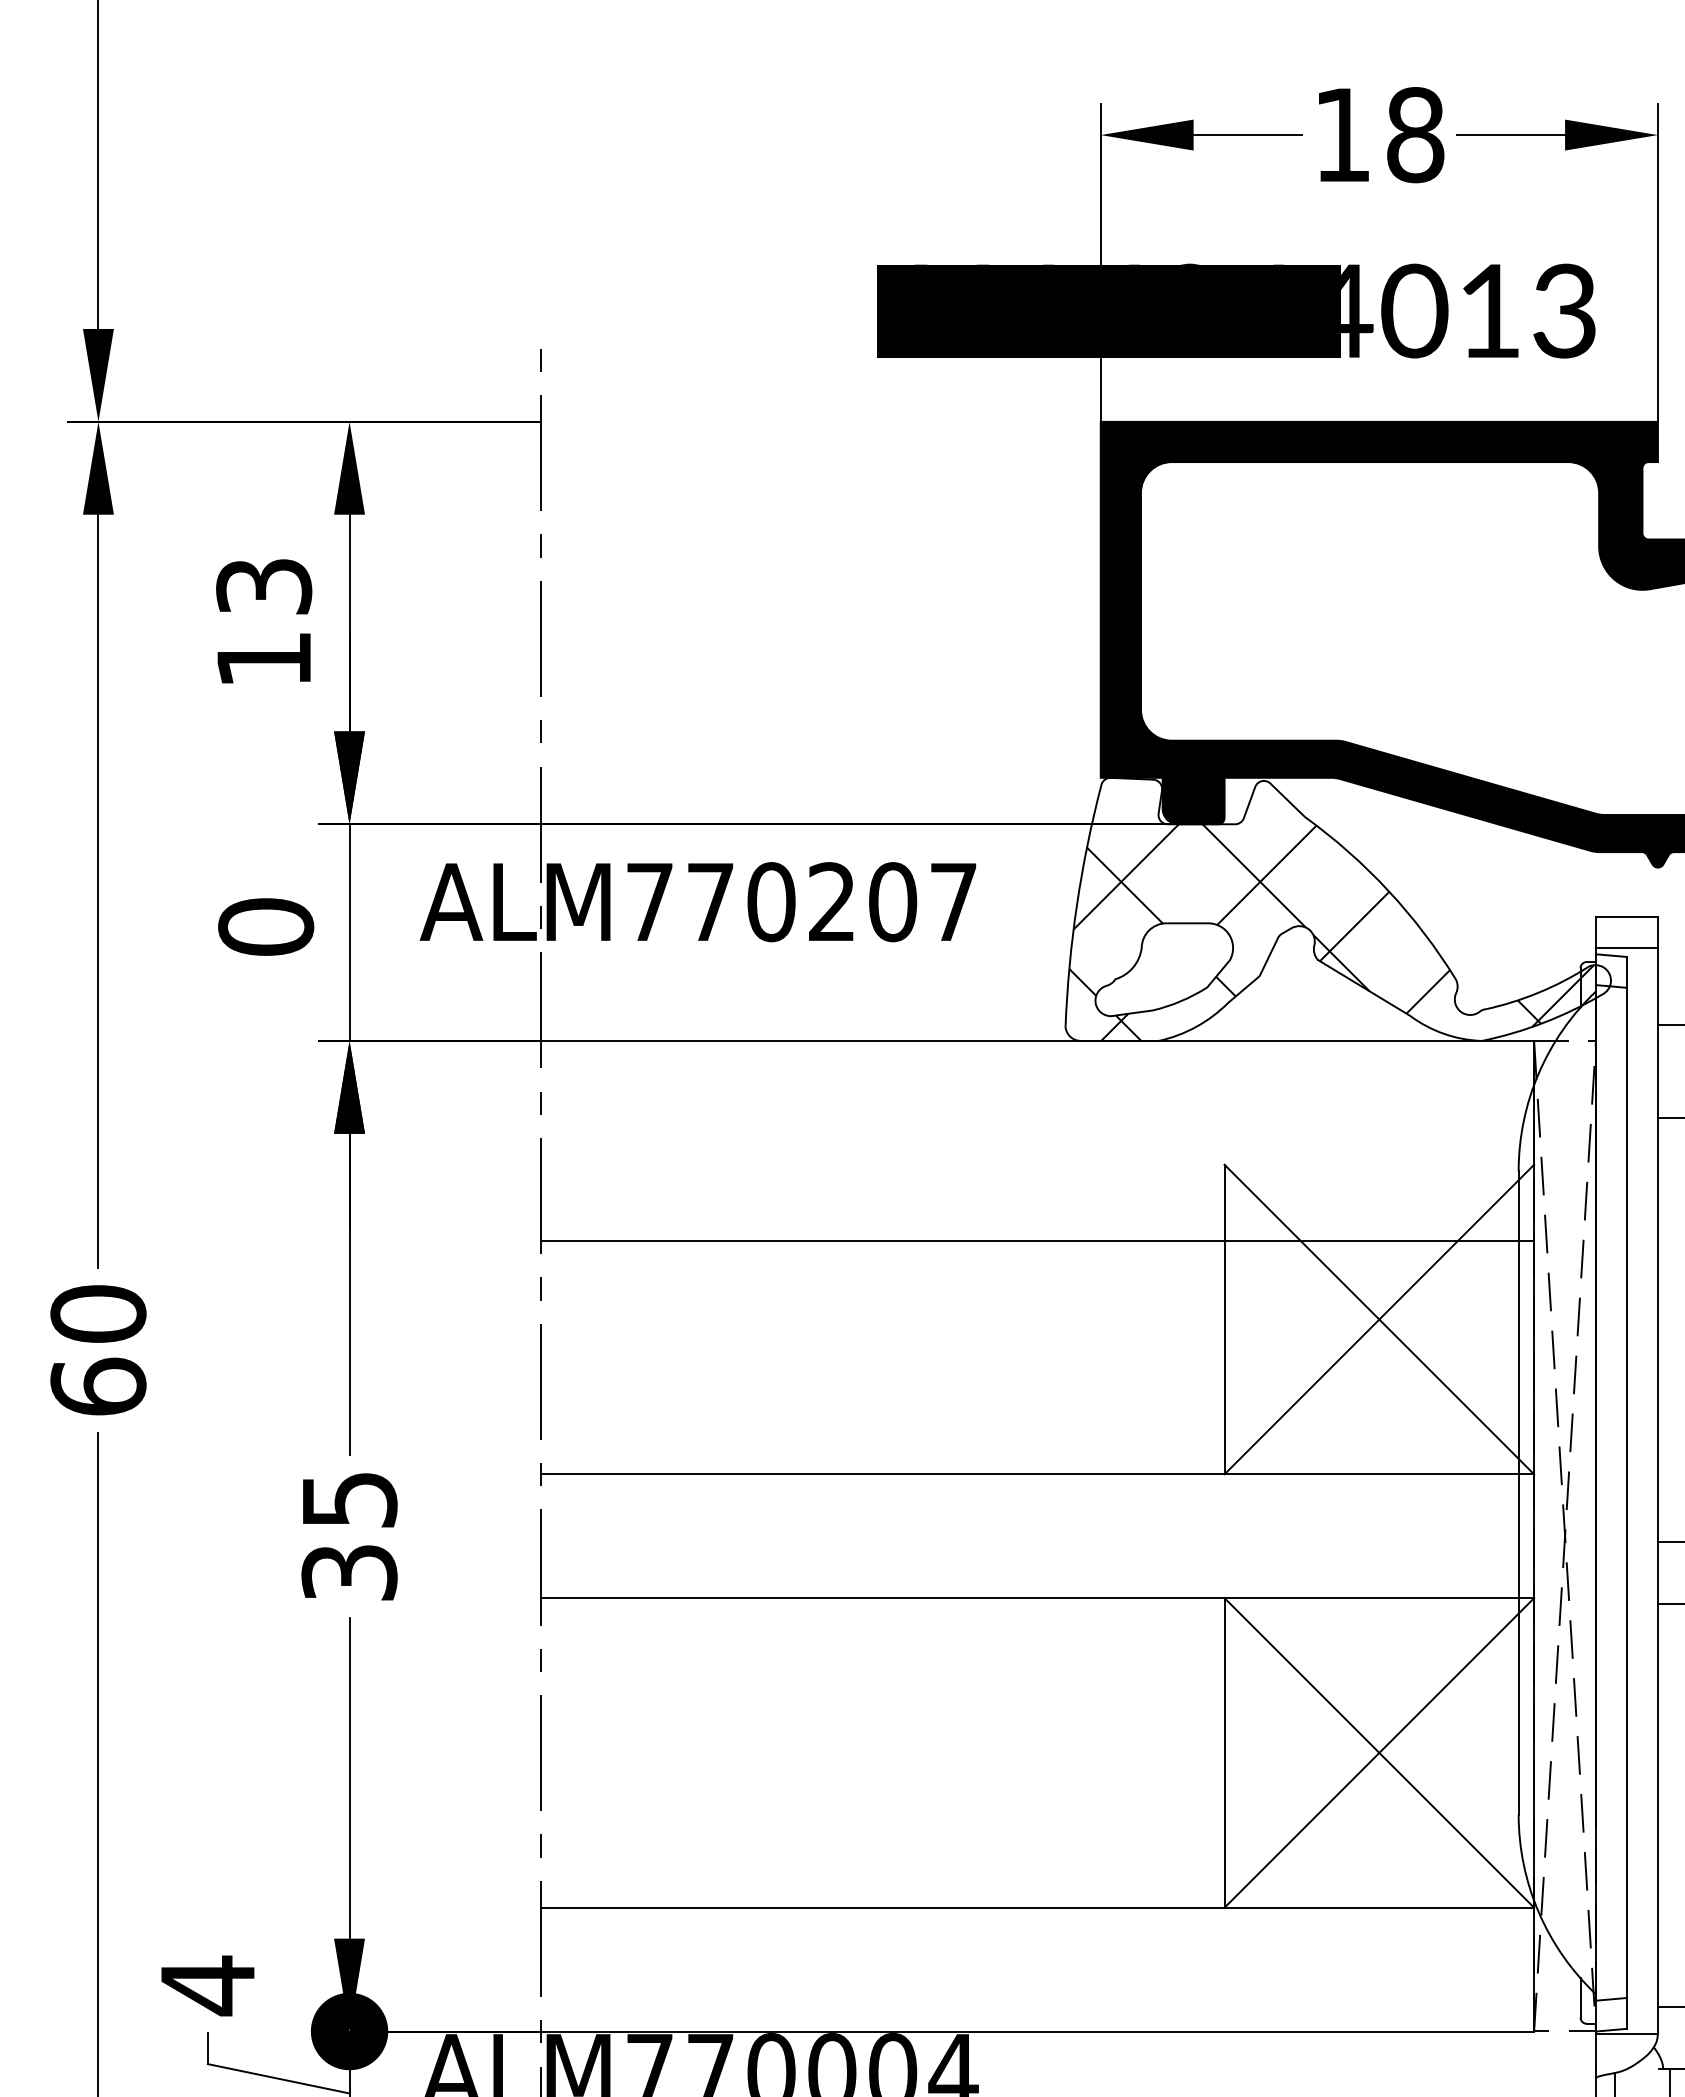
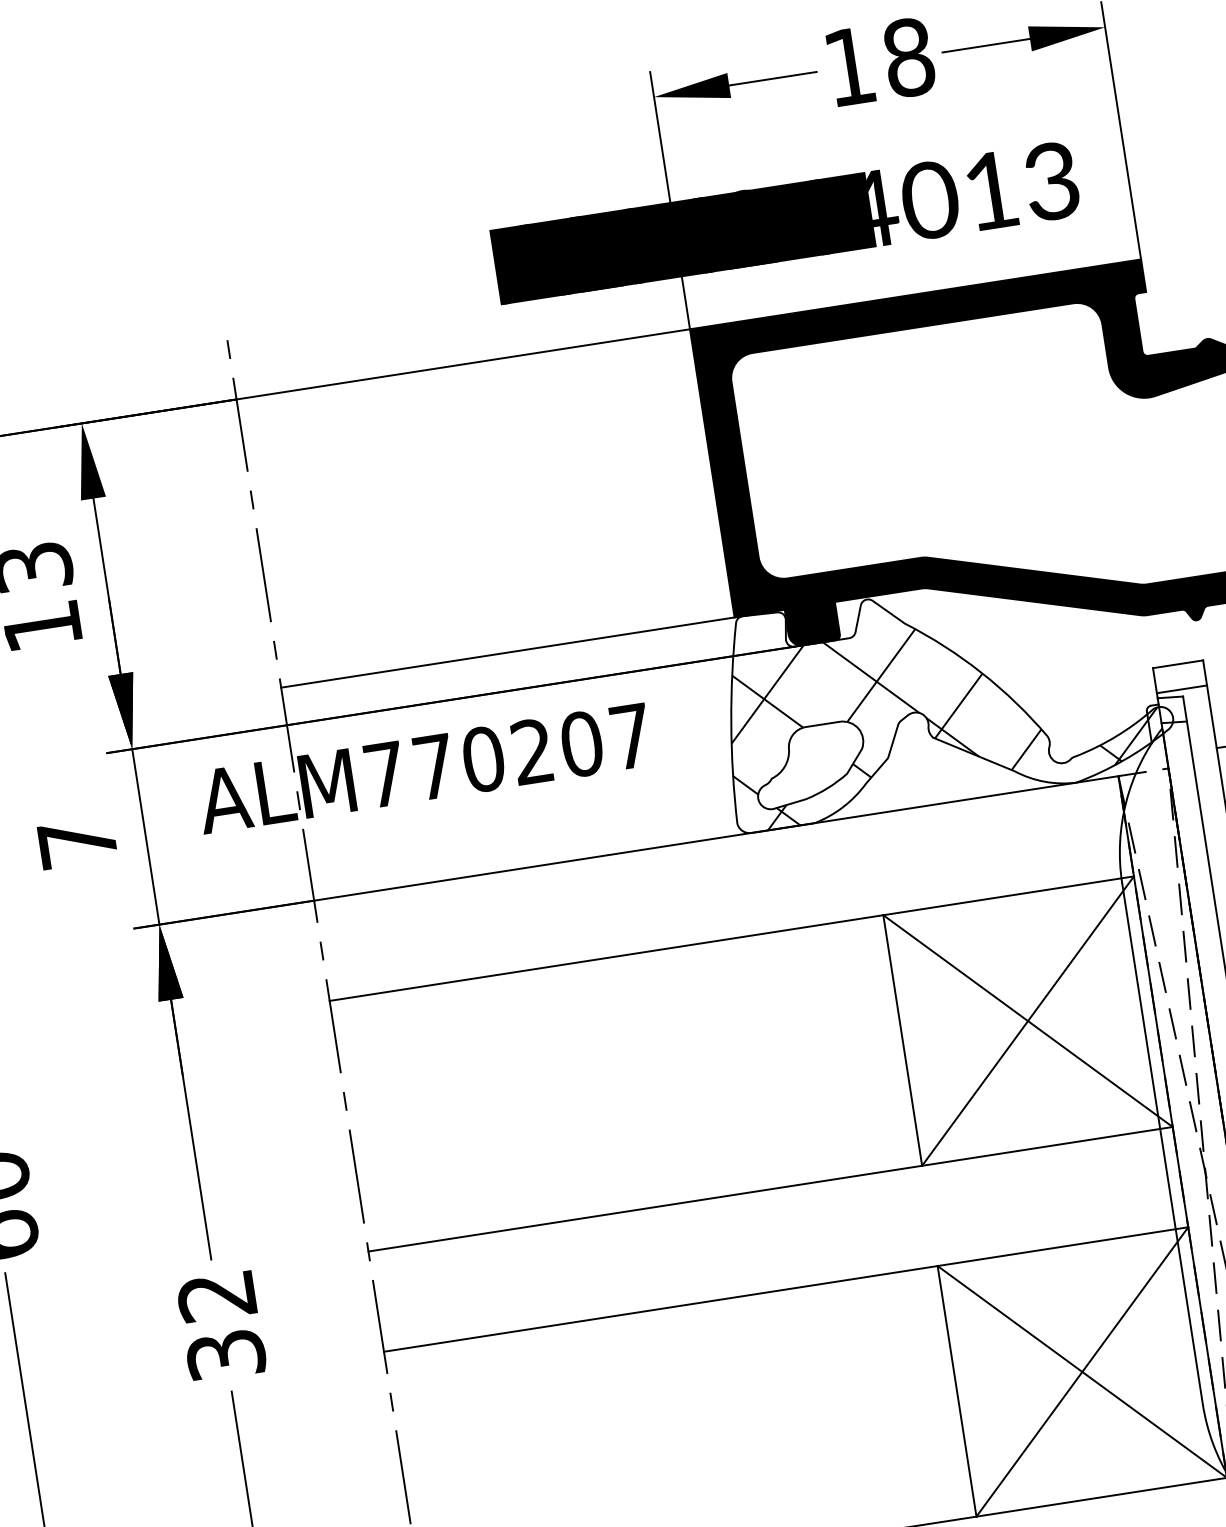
line: (820, 421) -> (463, 364), added
line: (820, 777) -> (507, 652), added
text: (266, 926) -> (77, 842), 0 -> 7
line: (1037, 1240) -> (731, 938), moved
text: (349, 1500) -> (216, 1296), 35 -> 32

